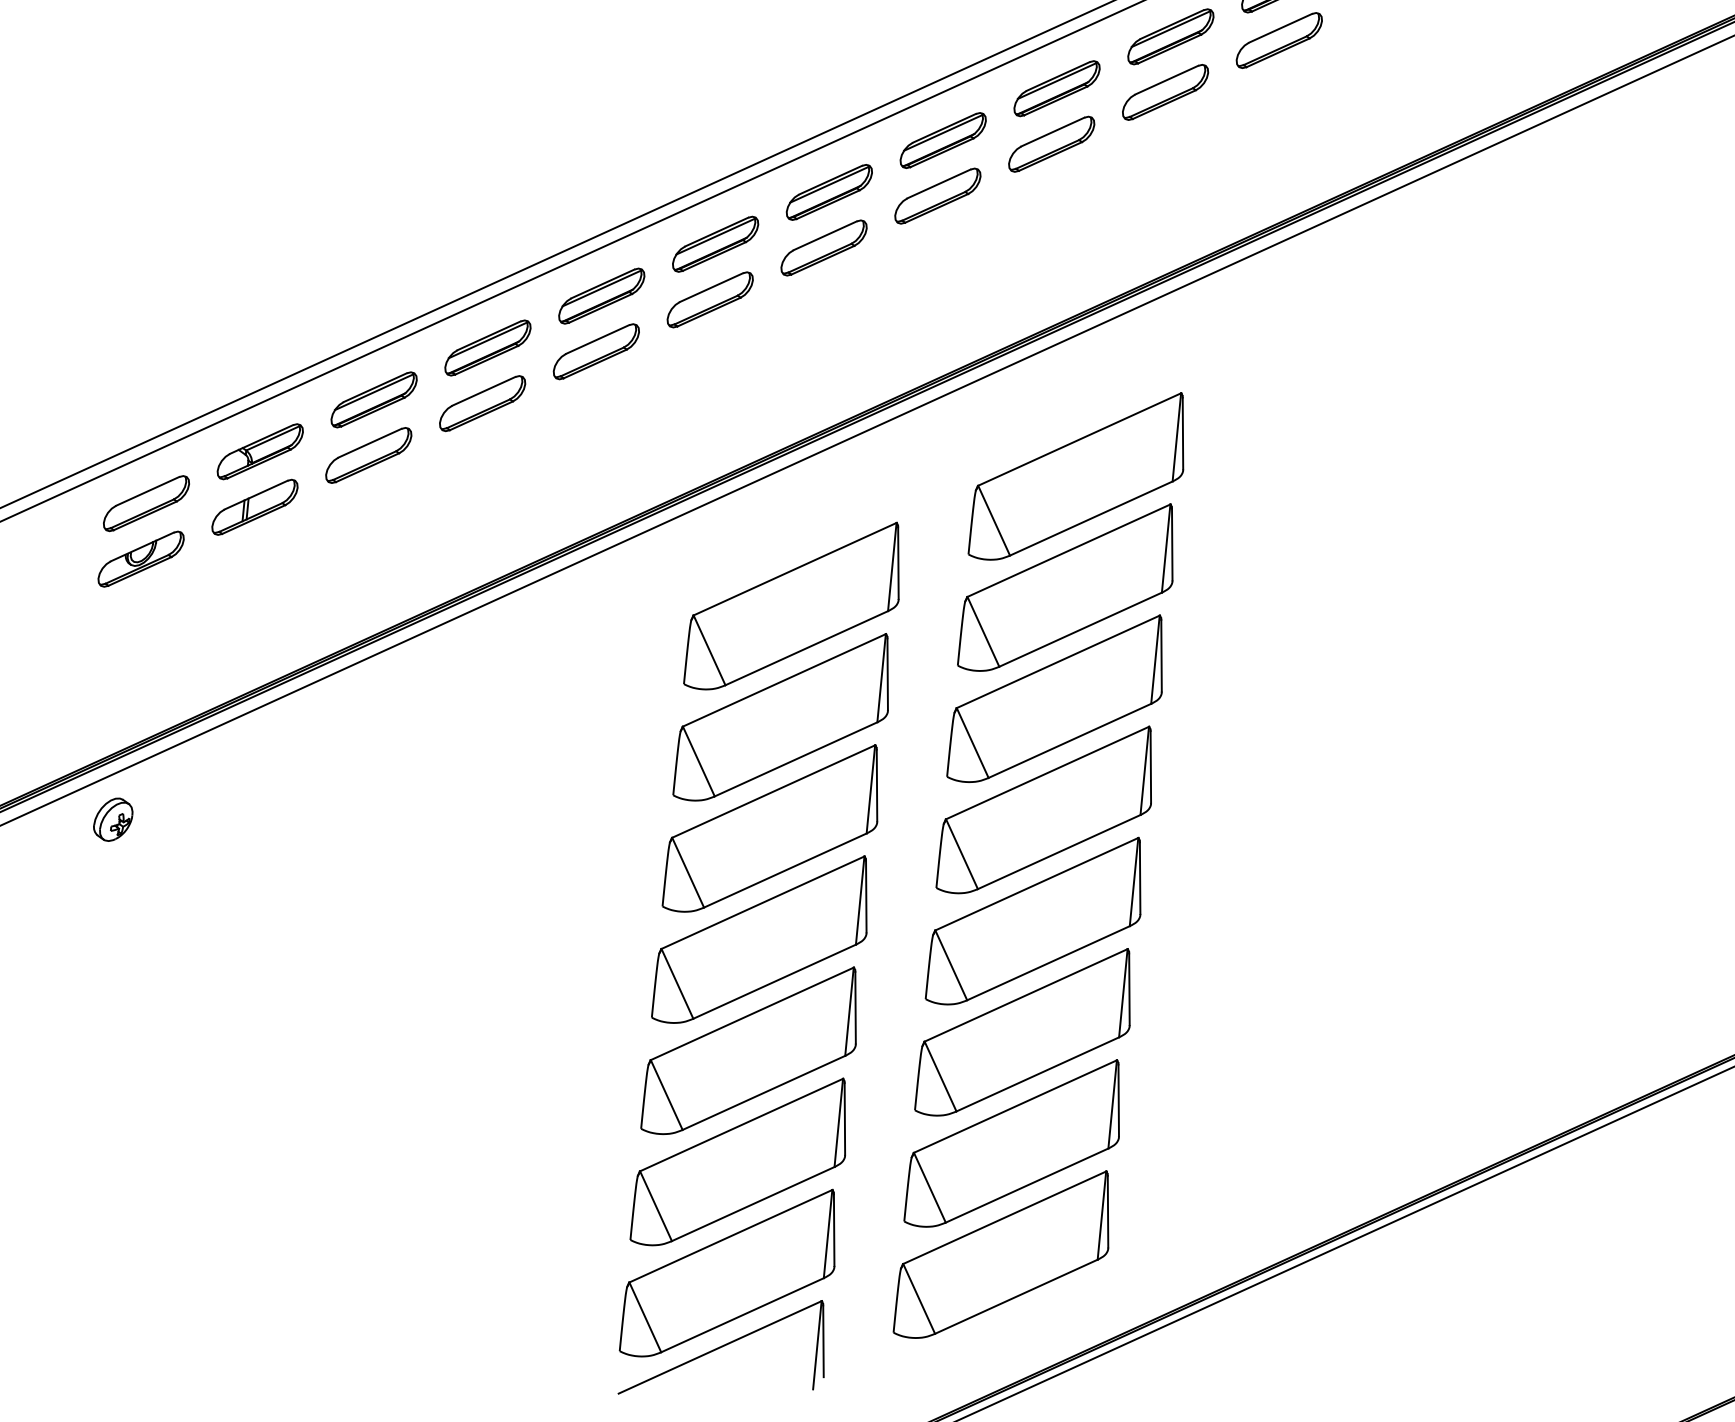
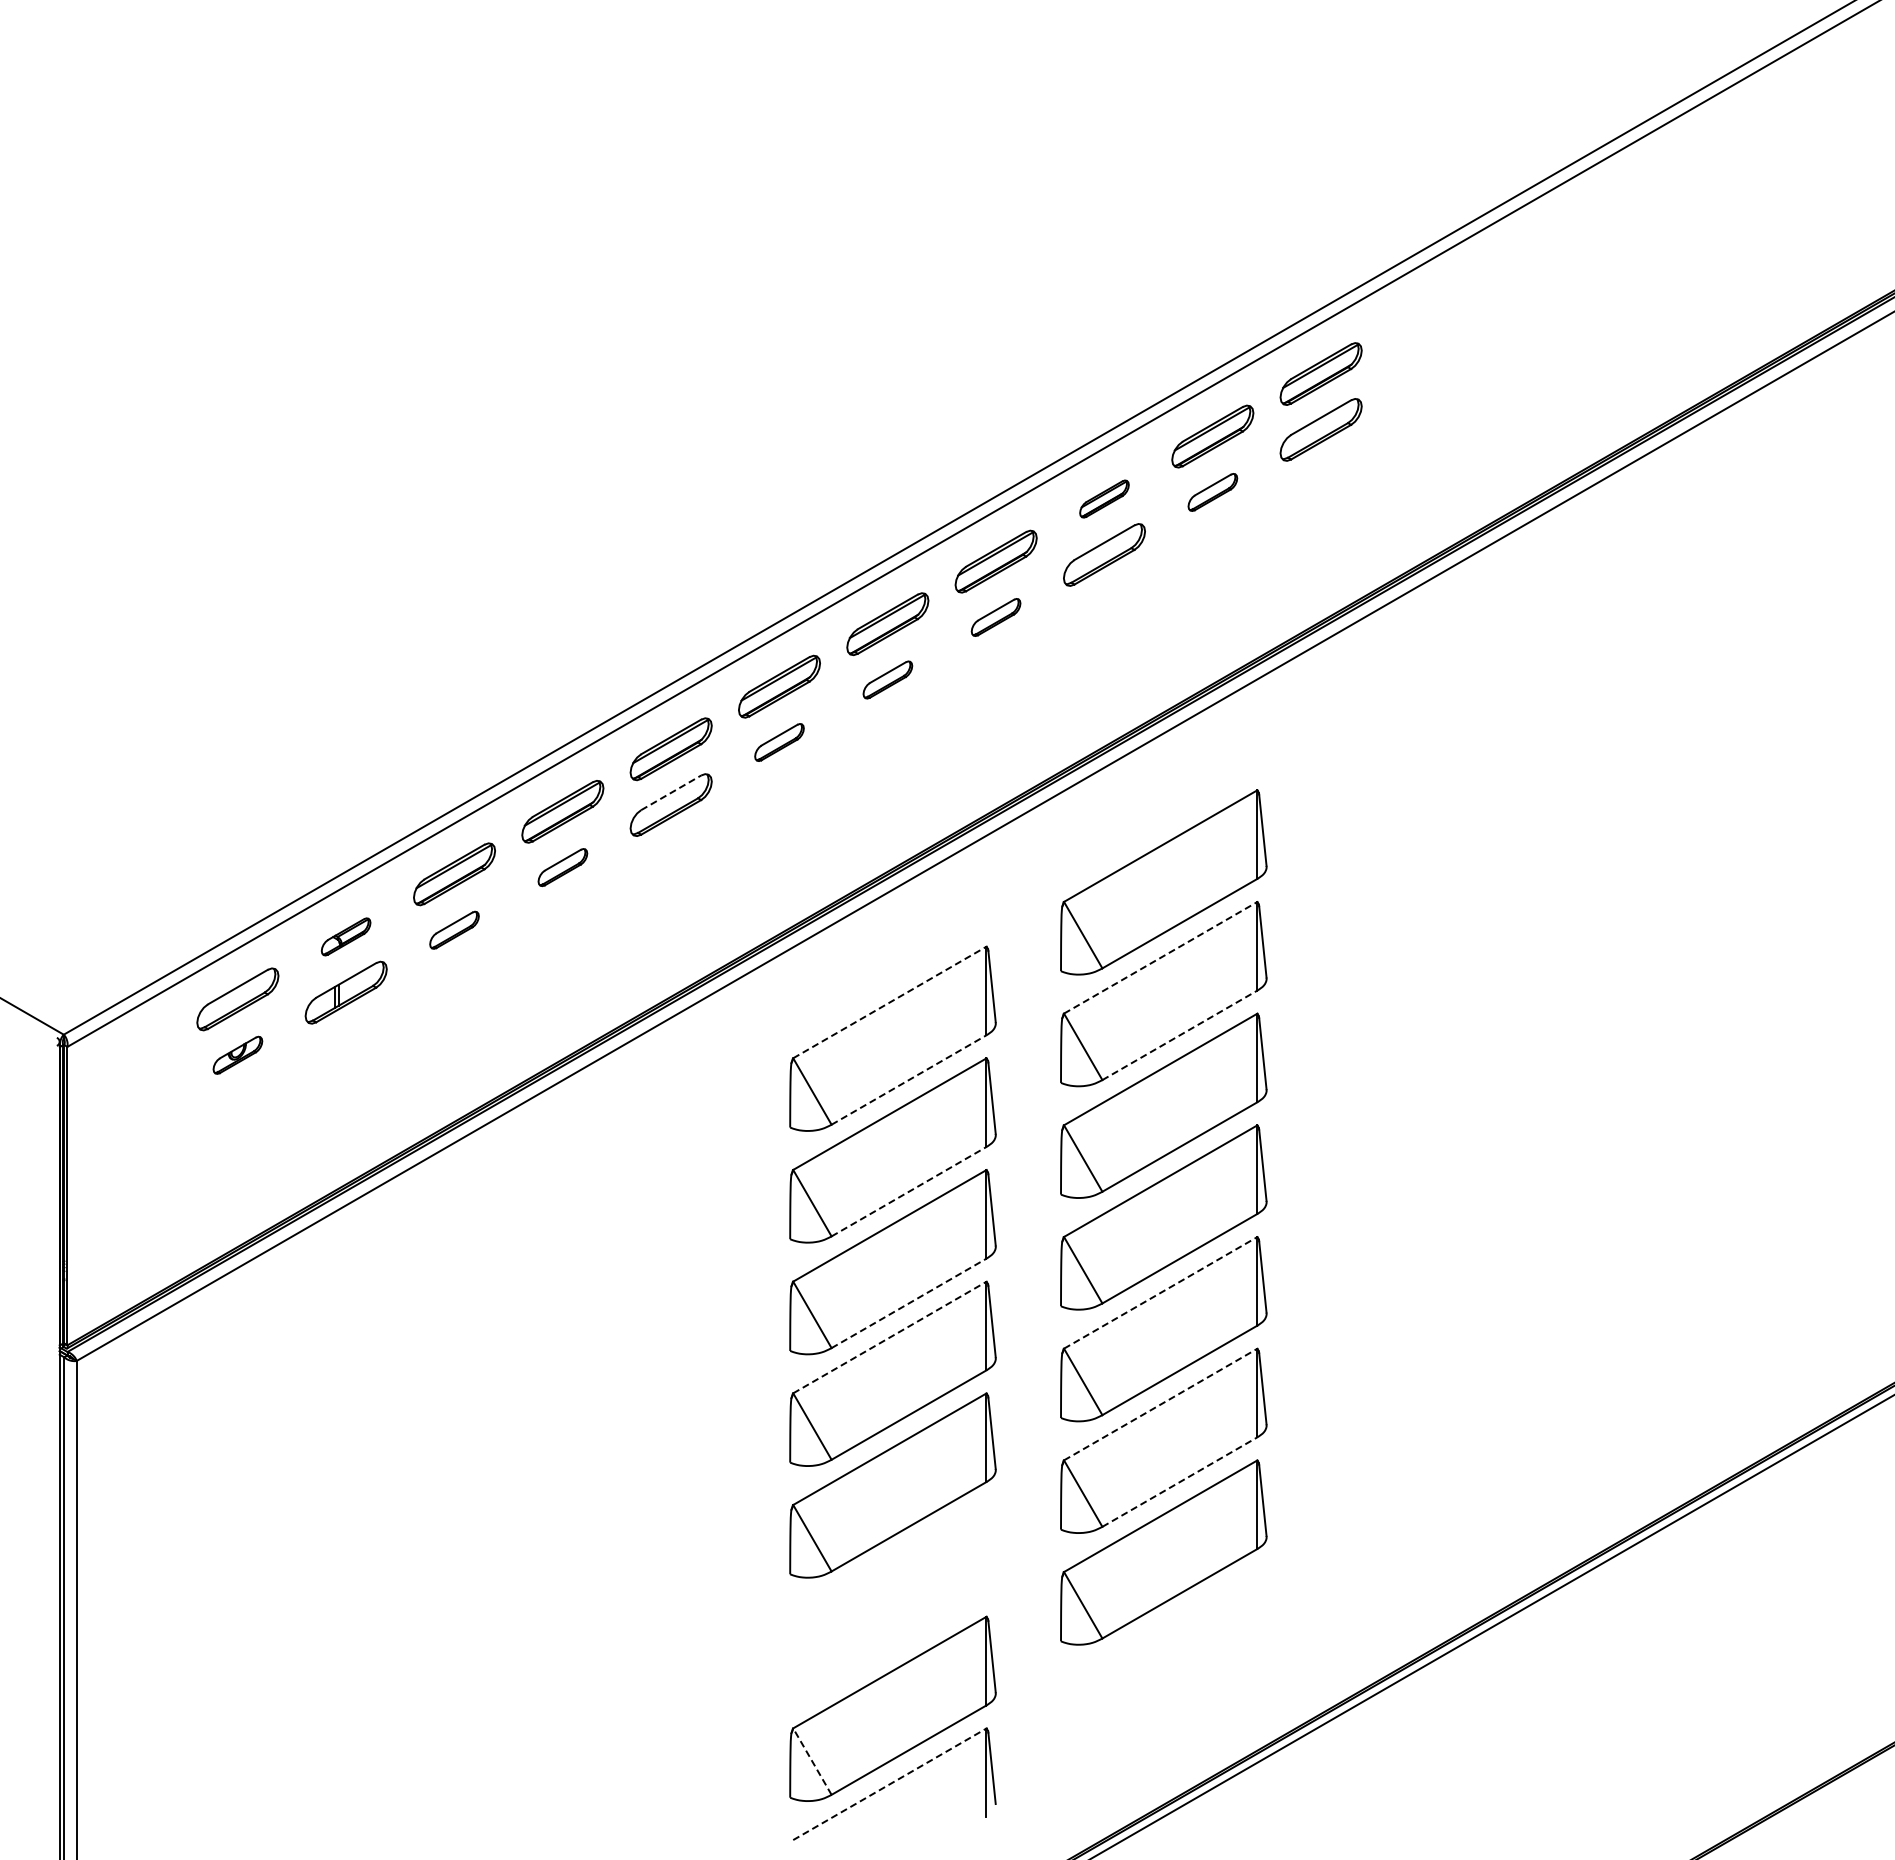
part: (1057, 88) -> (1104, 498), size x0.6
part: (1165, 92) -> (1212, 492), size x0.6
part: (937, 196) -> (995, 617), size x0.6
part: (823, 247) -> (887, 679), size x0.6
part: (710, 299) -> (779, 742), size x0.6
line: (597, 339) -> (671, 792), solid -> dashed
part: (482, 403) -> (562, 867), size x0.6
part: (259, 451) -> (345, 936), size x0.6
part: (368, 455) -> (454, 930), size x0.6
line: (1069, 550) -> (1161, 957), solid -> dashed
part: (140, 559) -> (237, 1055), size x0.6
line: (795, 569) -> (890, 1002), solid -> dashed
line: (1081, 629) -> (1180, 1035), solid -> dashed
line: (807, 647) -> (909, 1079), solid -> dashed
line: (796, 759) -> (909, 1191), solid -> dashed
part: (112, 818) -> (234, 1316), removed
line: (785, 870) -> (909, 1303), solid -> dashed
line: (1037, 883) -> (1161, 1292), solid -> dashed
line: (763, 902) -> (890, 1337), solid -> dashed
line: (1027, 995) -> (1161, 1404), solid -> dashed
line: (1038, 1073) -> (1180, 1481), solid -> dashed
part: (740, 1161) -> (892, 1597), removed
part: (1004, 1254) -> (1163, 1664), removed
line: (645, 1317) -> (812, 1761), solid -> dashed
line: (720, 1347) -> (890, 1784), solid -> dashed

